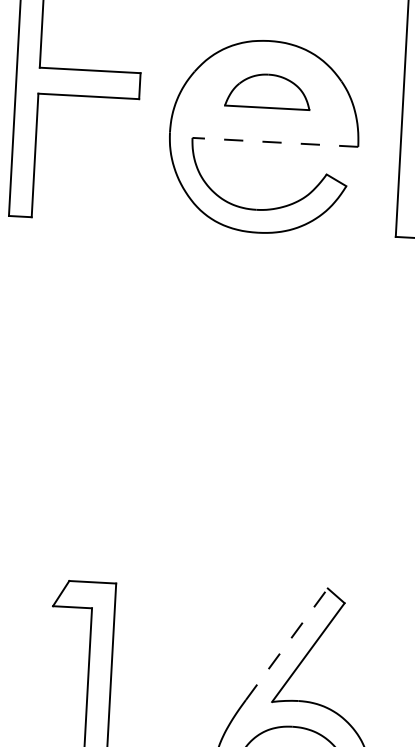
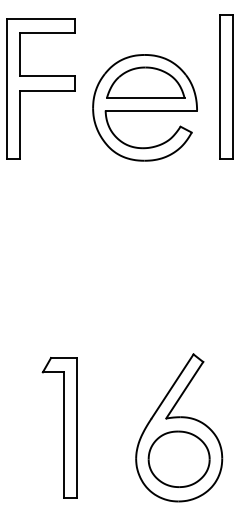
part: (267, 90) -> (145, 82), size x1.67
line: (275, 142) -> (151, 110), dashed -> solid
line: (286, 642) -> (172, 385), dashed -> solid

